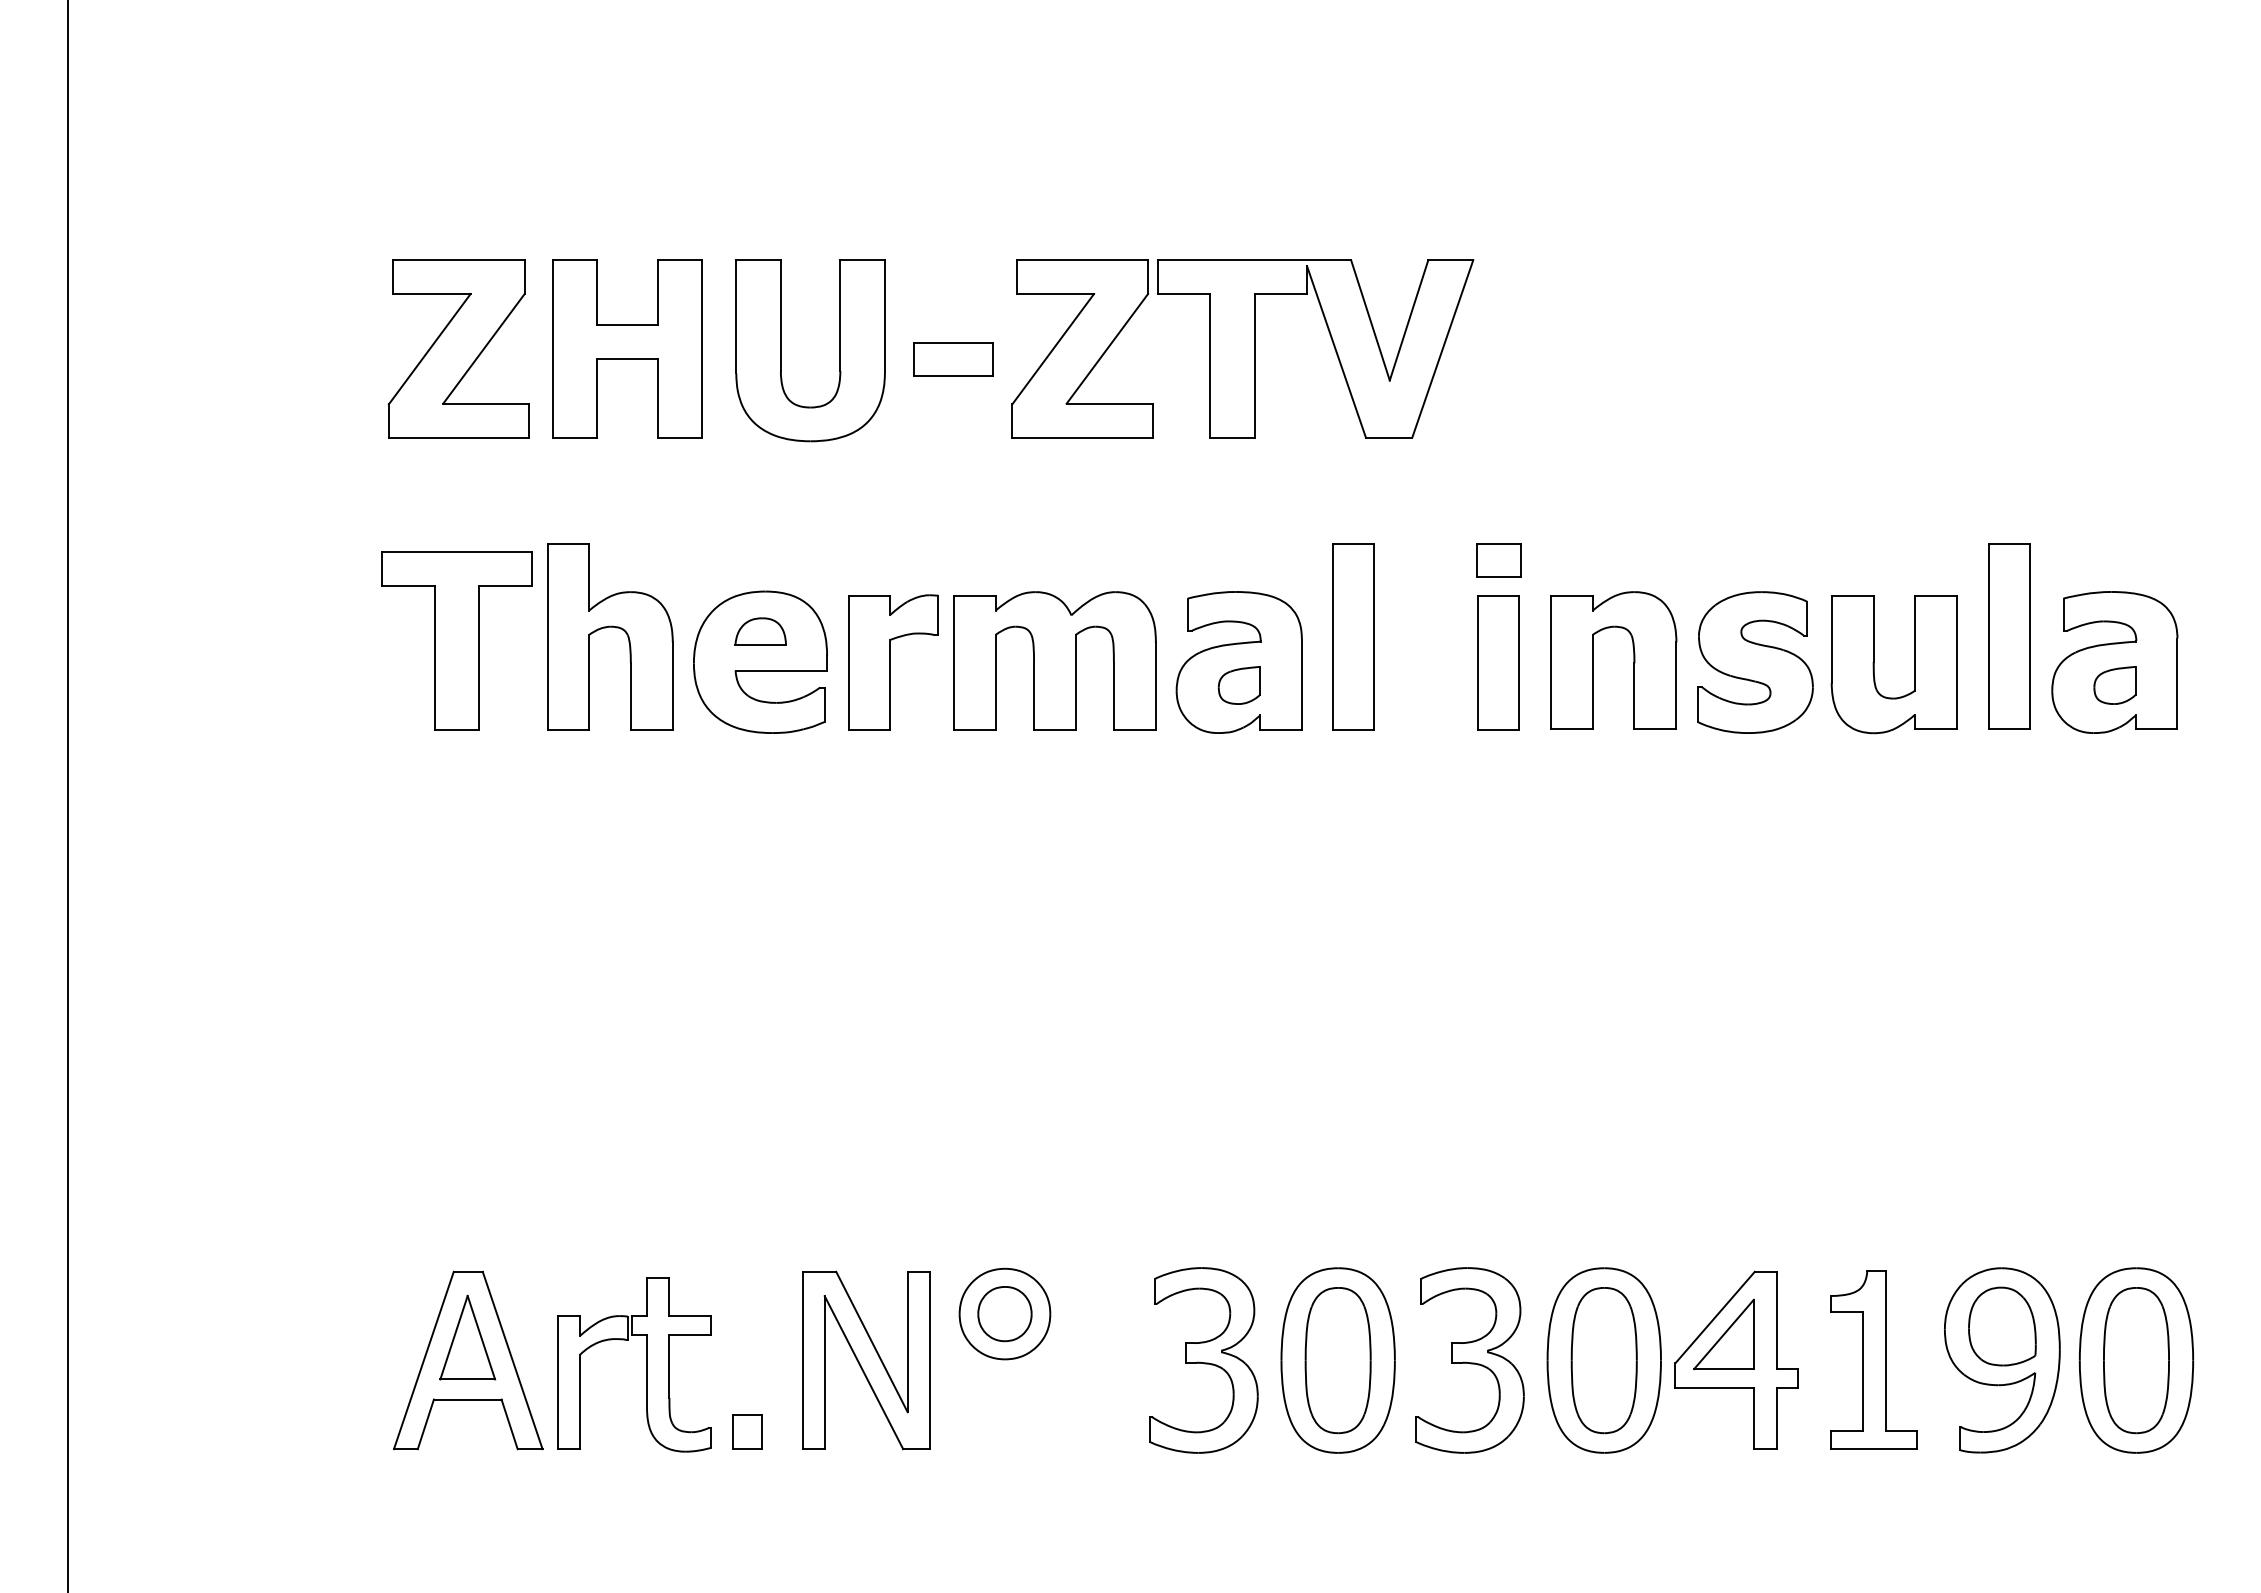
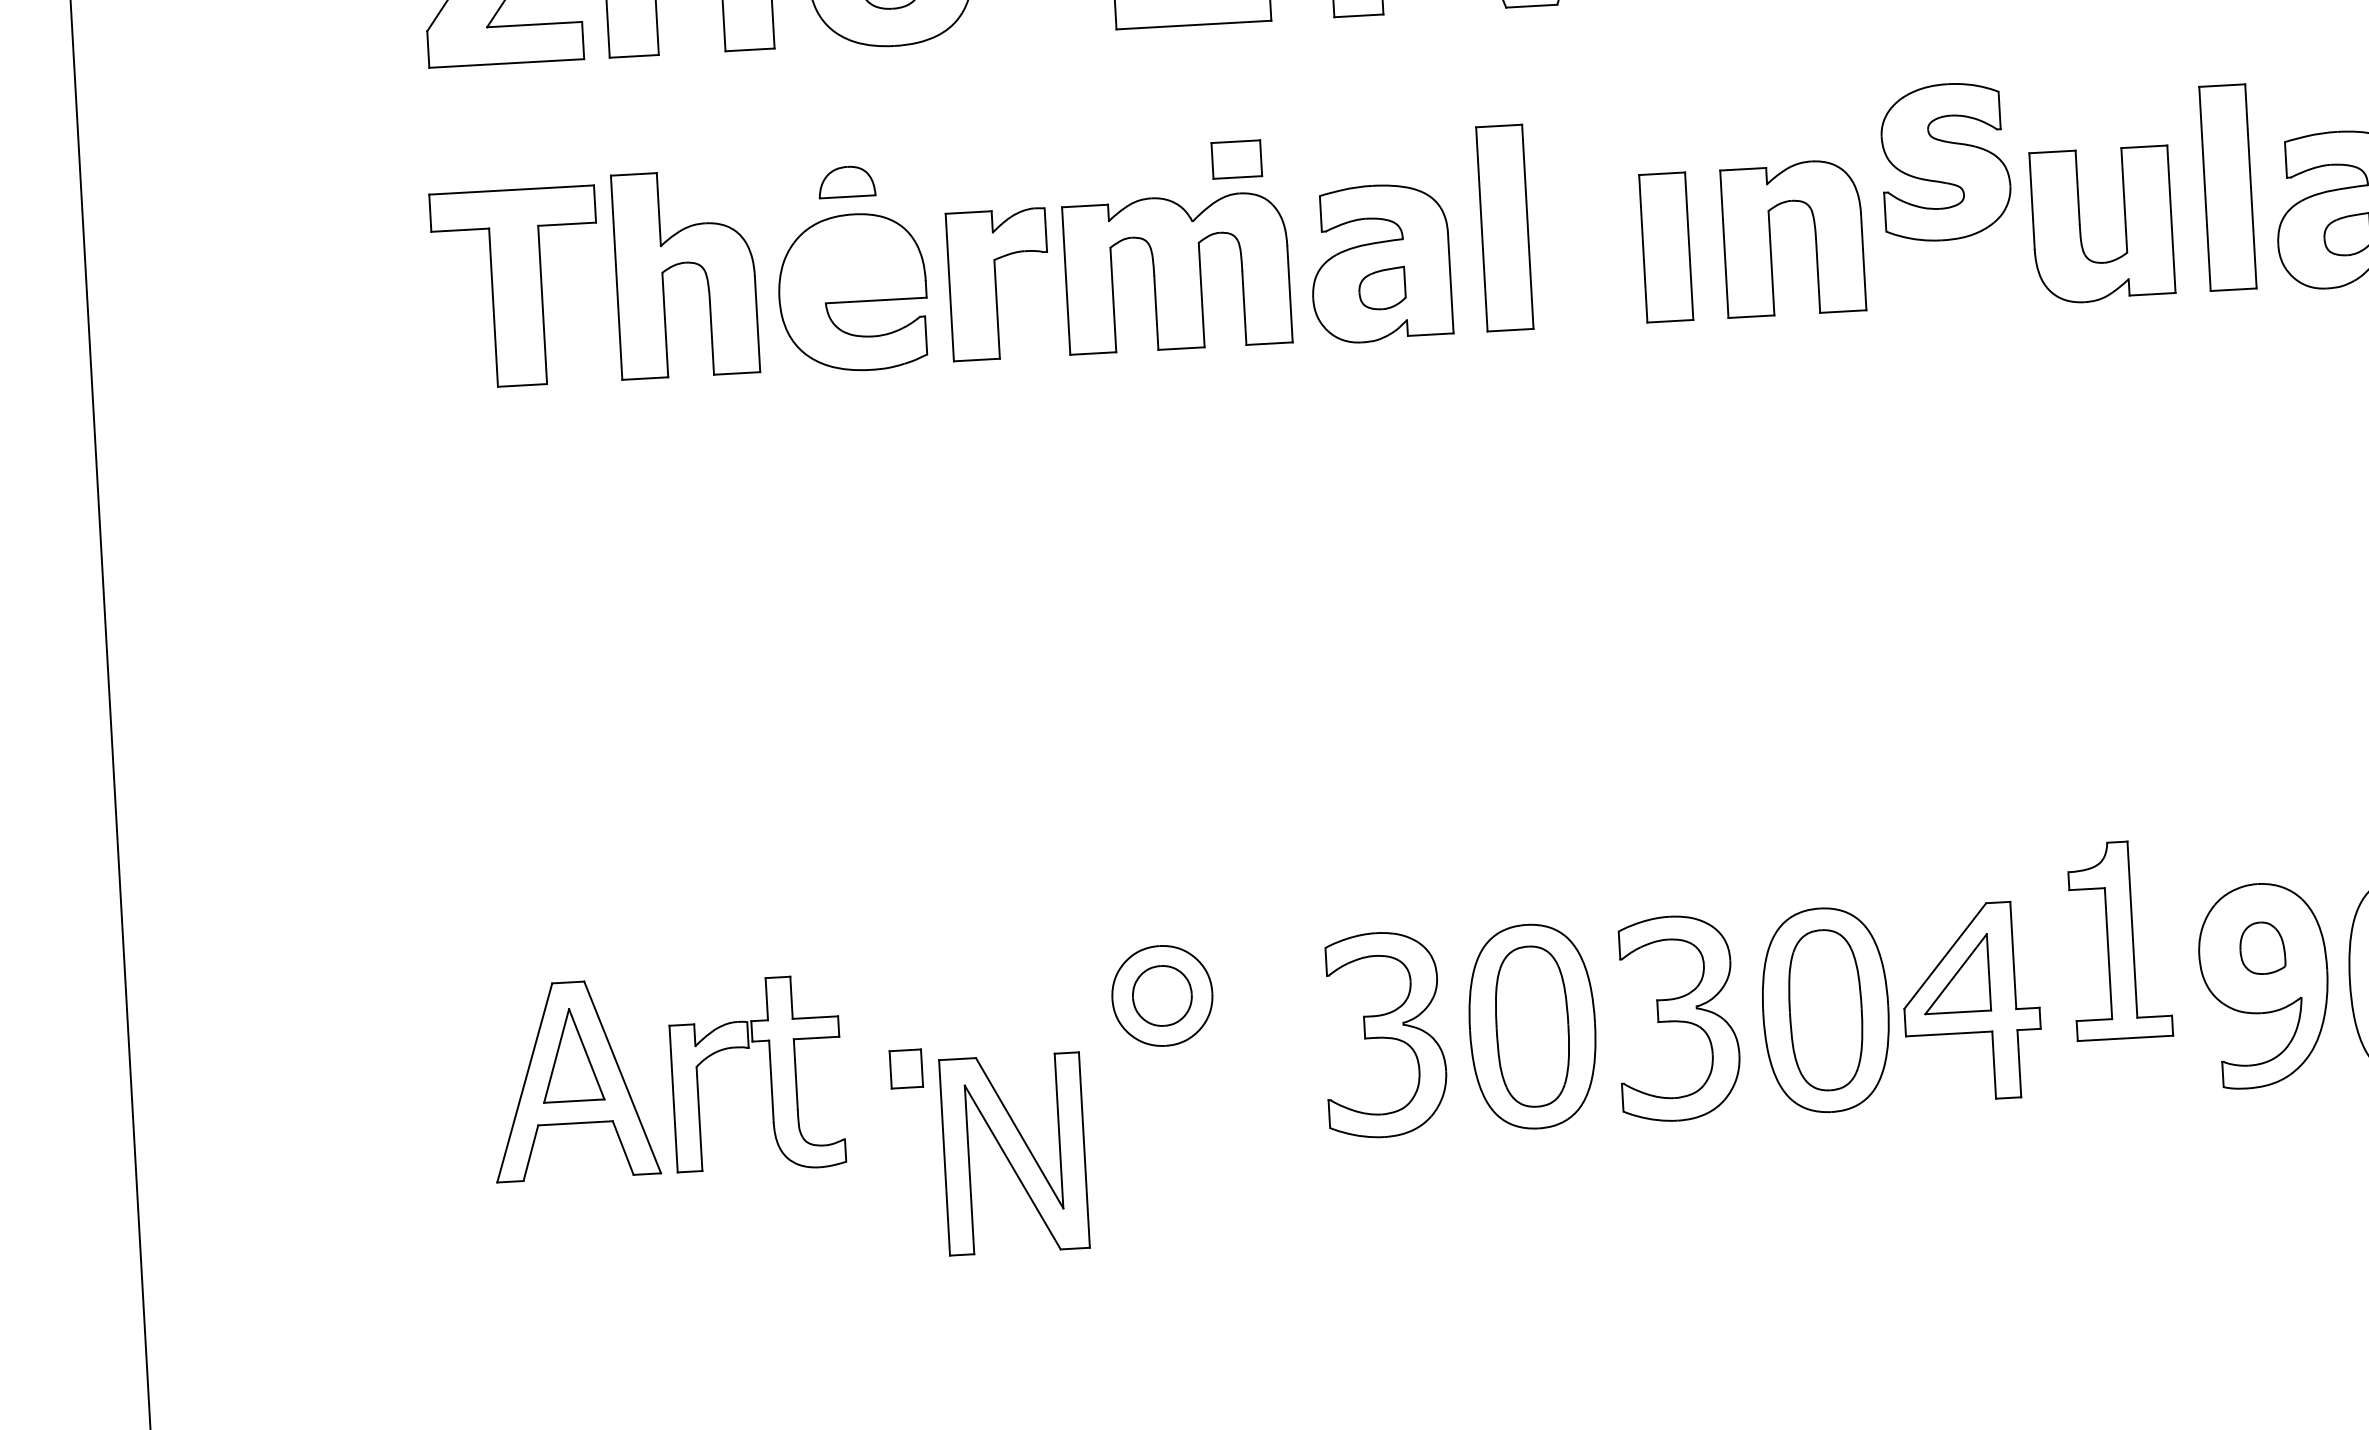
part: (1498, 560) -> (1236, 159), moved
part: (760, 631) -> (846, 181), moved
part: (1755, 662) -> (1945, 162), moved
part: (2002, 1326) -> (2262, 948), size x0.6
part: (1873, 1359) -> (2119, 939), moved
part: (866, 1360) -> (1014, 1153), moved
part: (747, 1431) -> (906, 1068), moved

